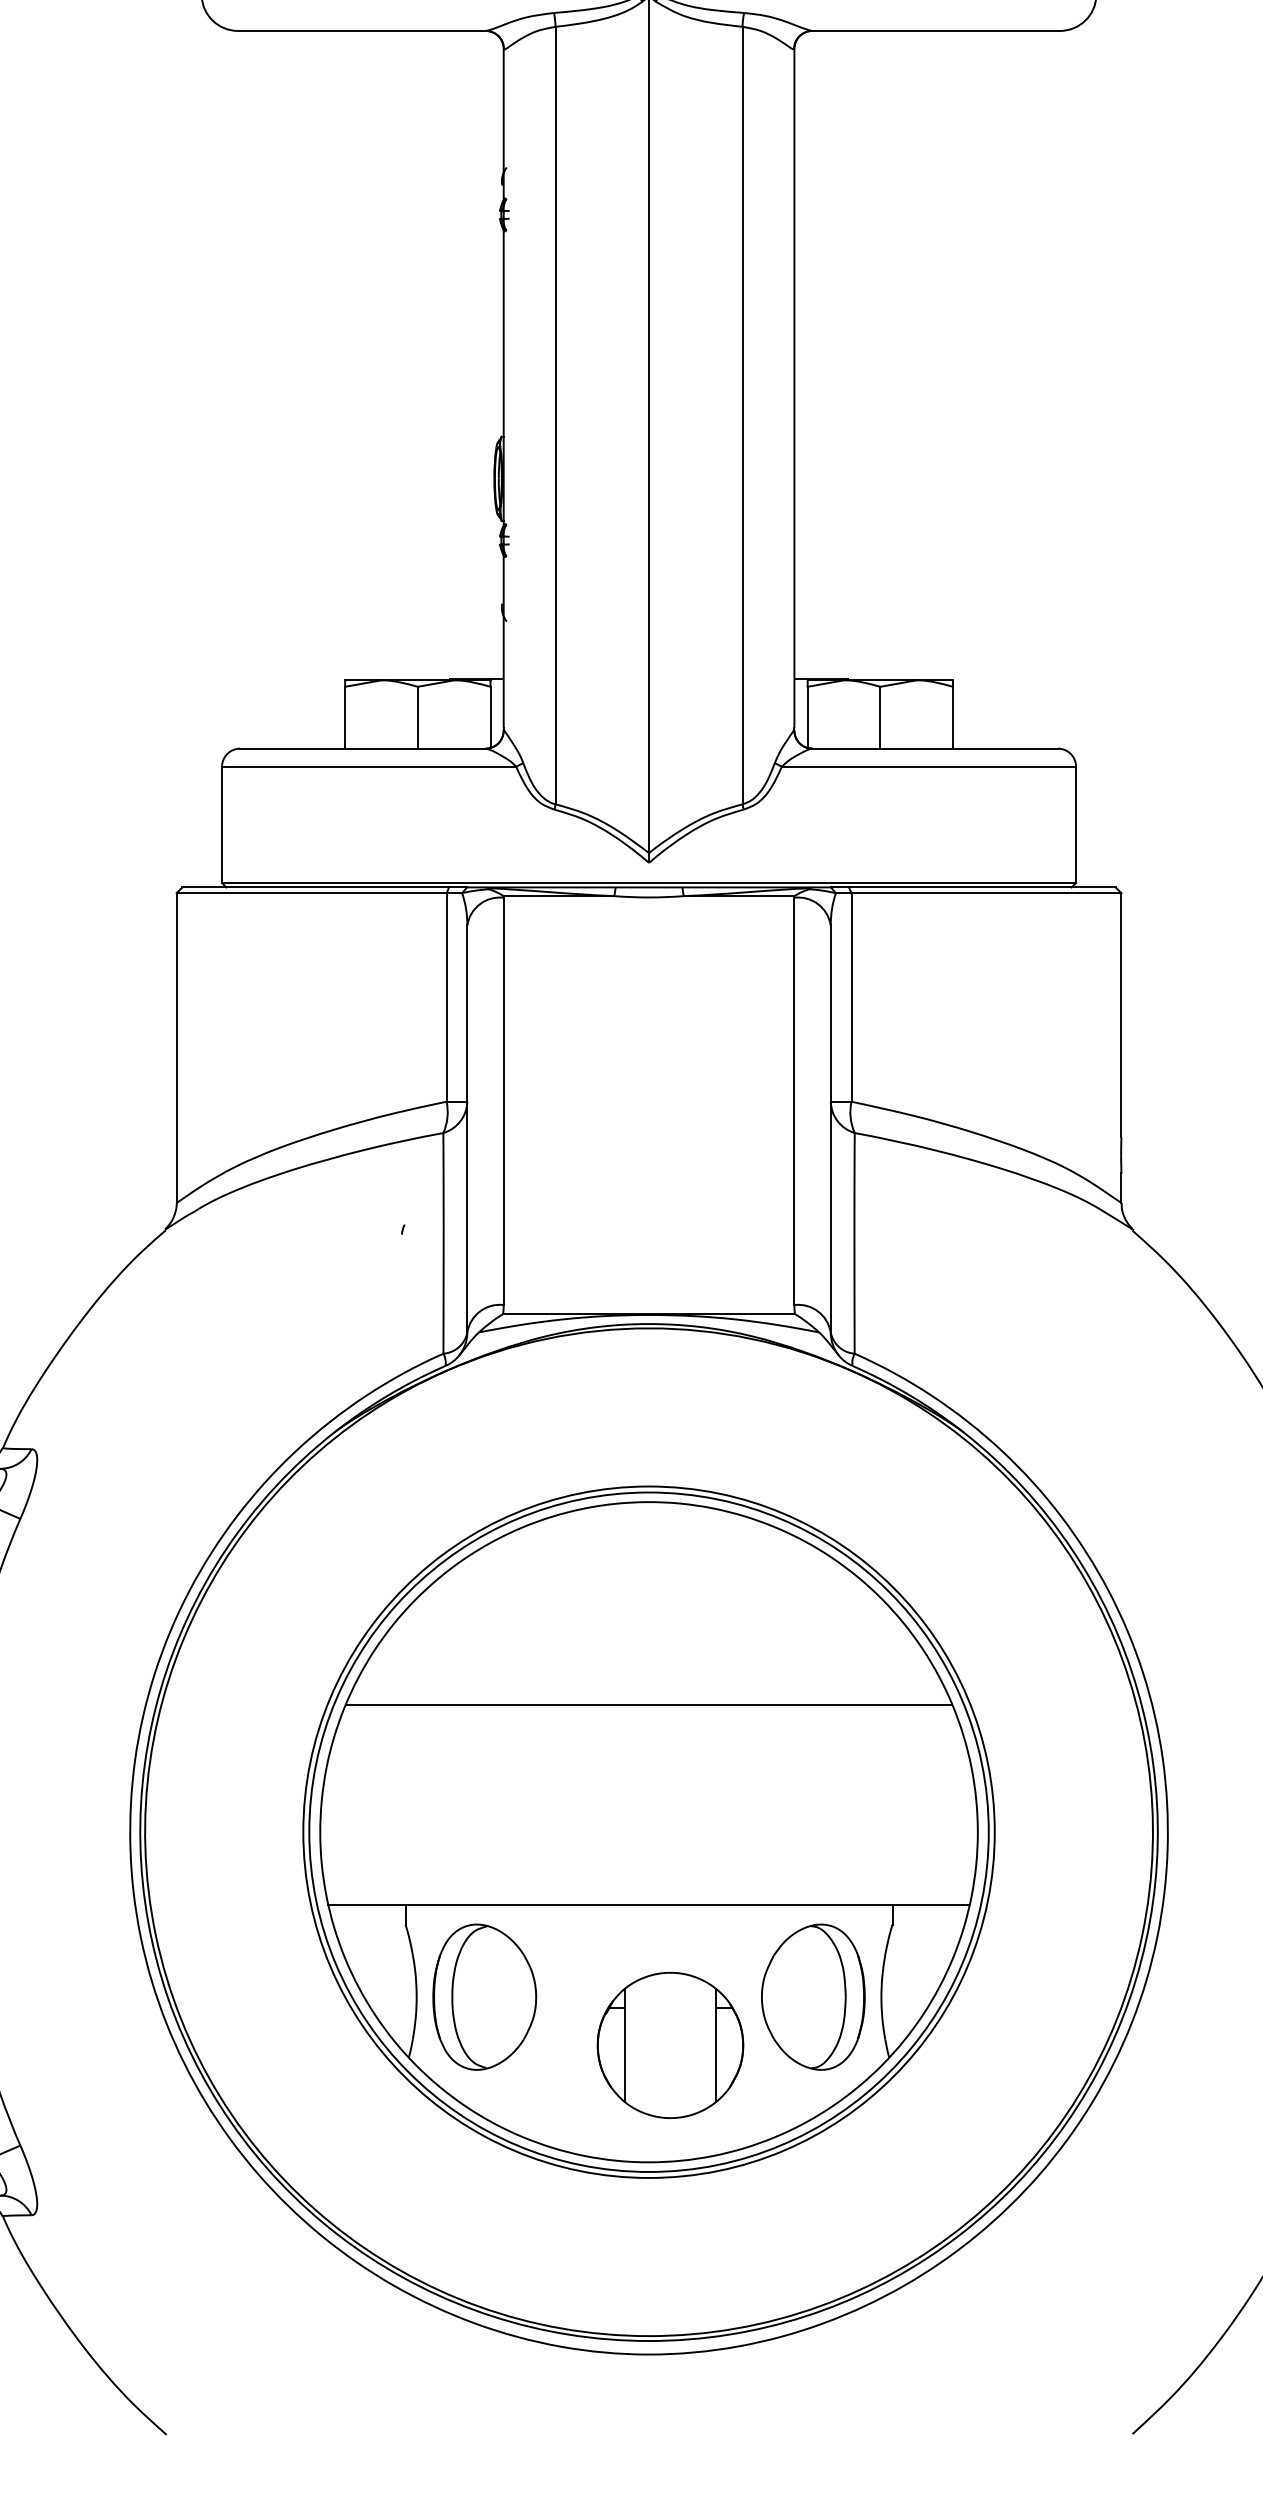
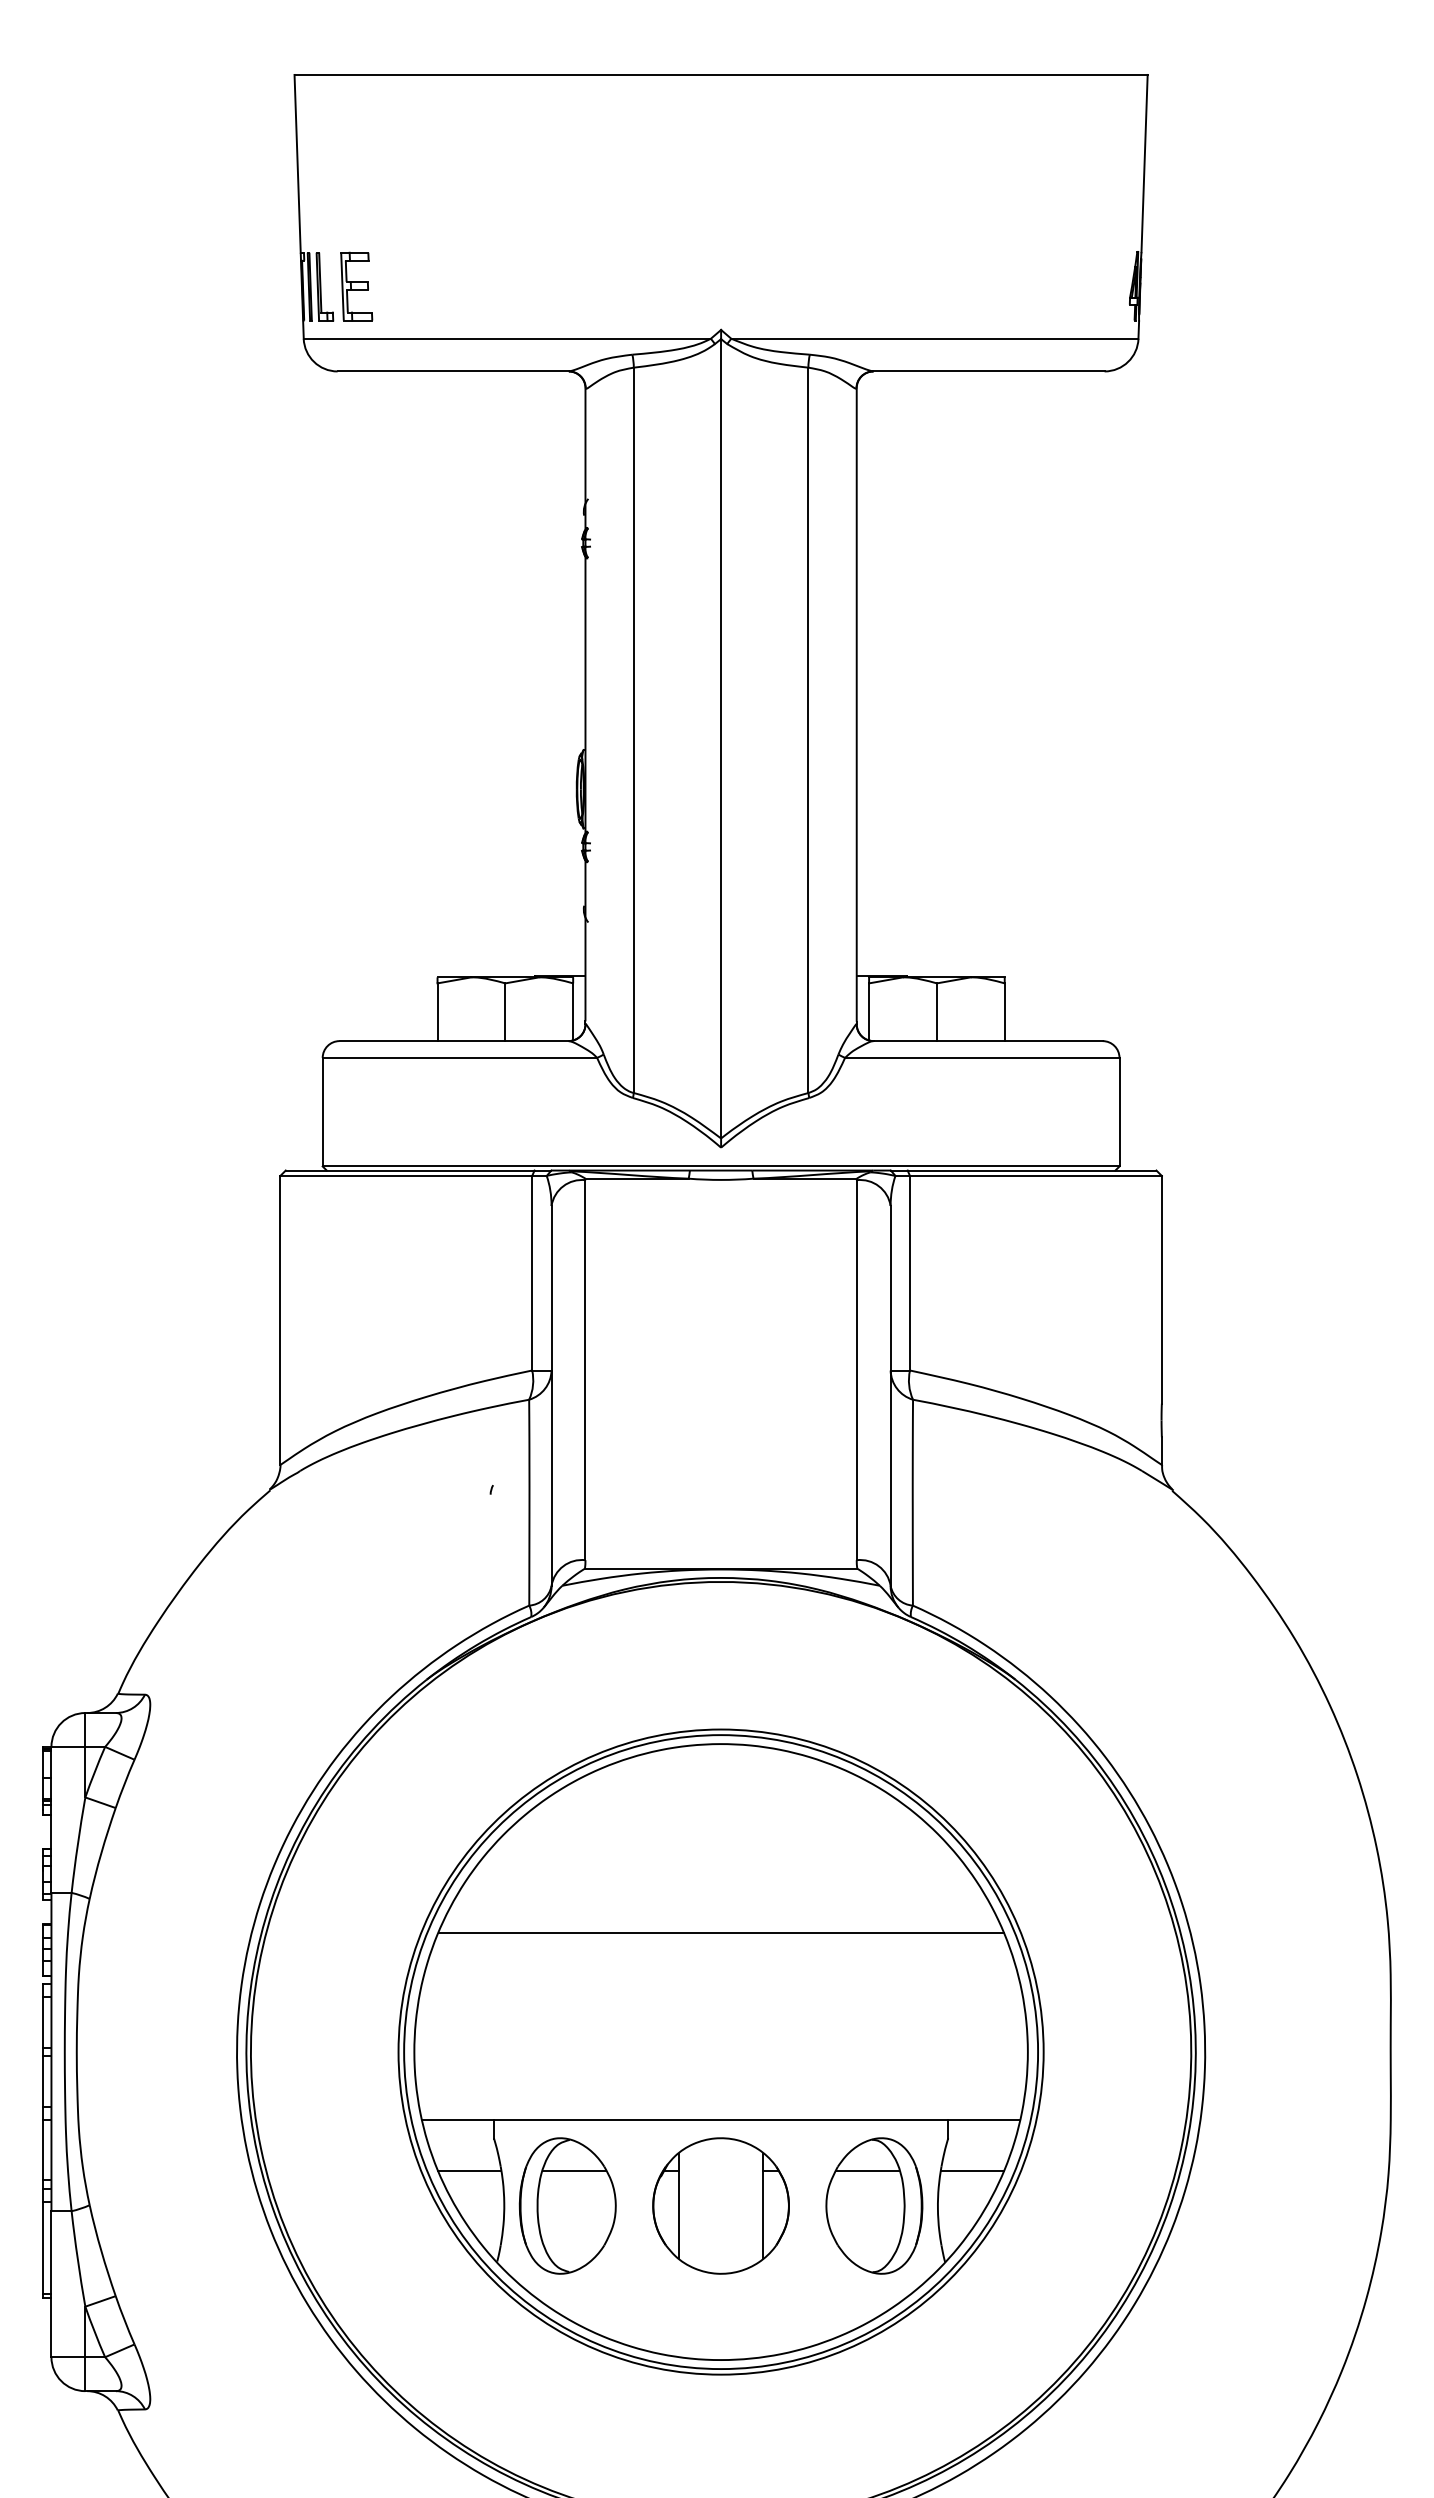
line: (379, 1959) -> (469, 2170), added
line: (491, 1959) -> (574, 2170), added
line: (805, 1959) -> (867, 2170), added
line: (917, 1959) -> (971, 2170), added
part: (669, 2044) -> (720, 2205), moved

